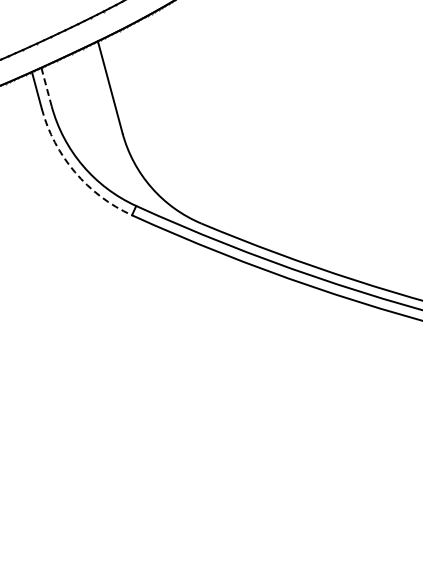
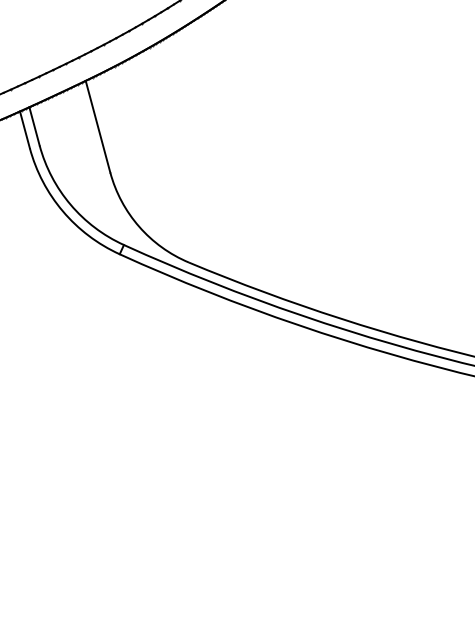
line: (46, 87) -> (34, 126), dashed -> solid
arc: (74, 172) -> (62, 211), dashed -> solid

